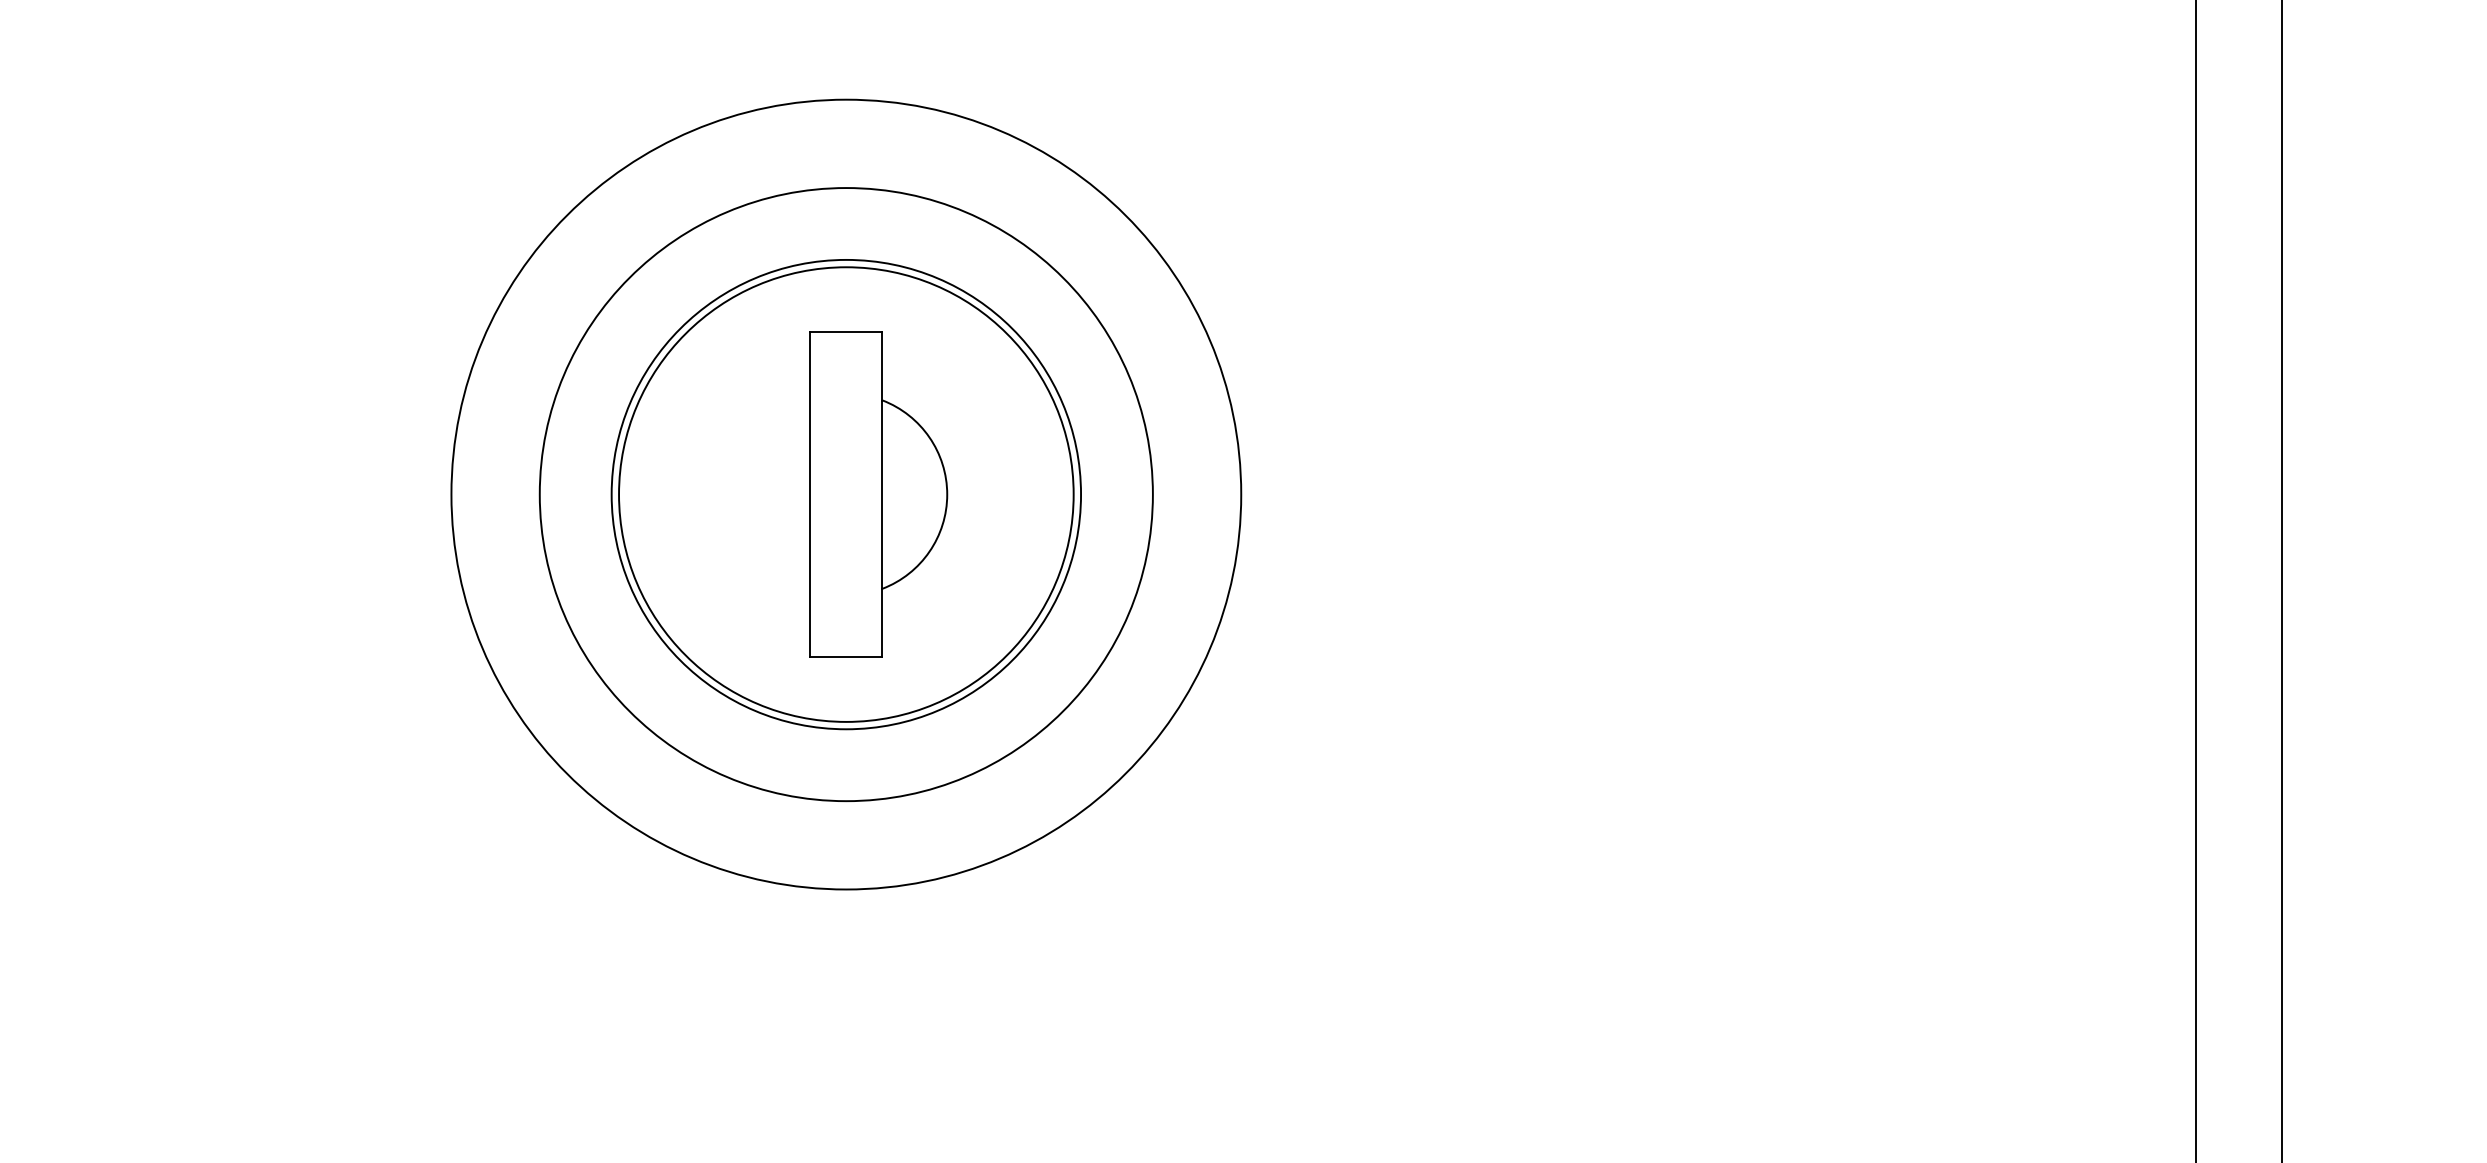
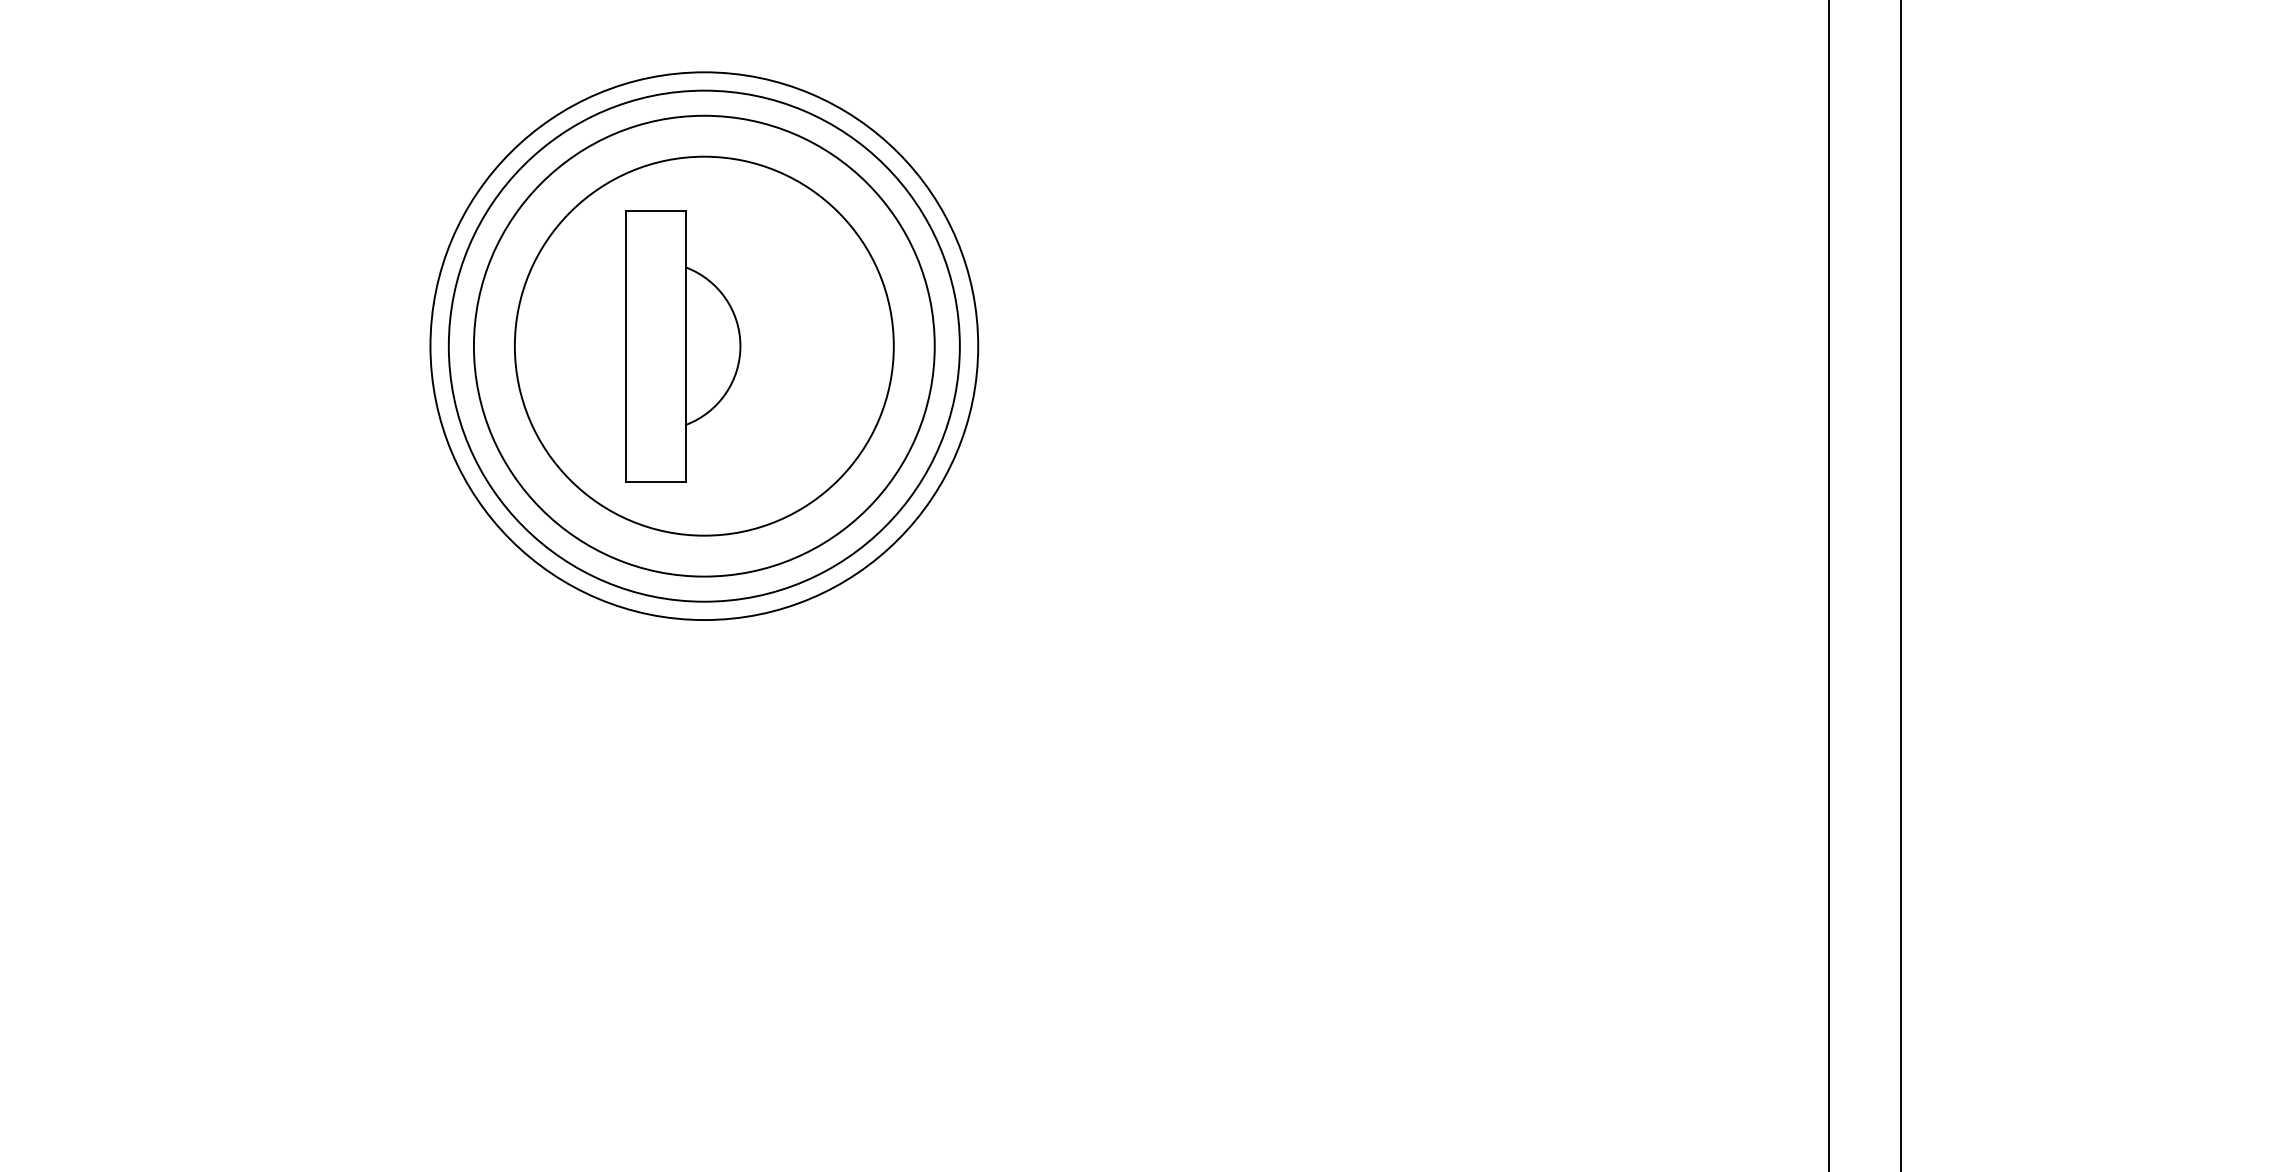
circle: (845, 493) -> (703, 345), size x1.4
circle: (846, 494) -> (704, 346), size x0.7
part: (878, 494) -> (683, 346), moved

